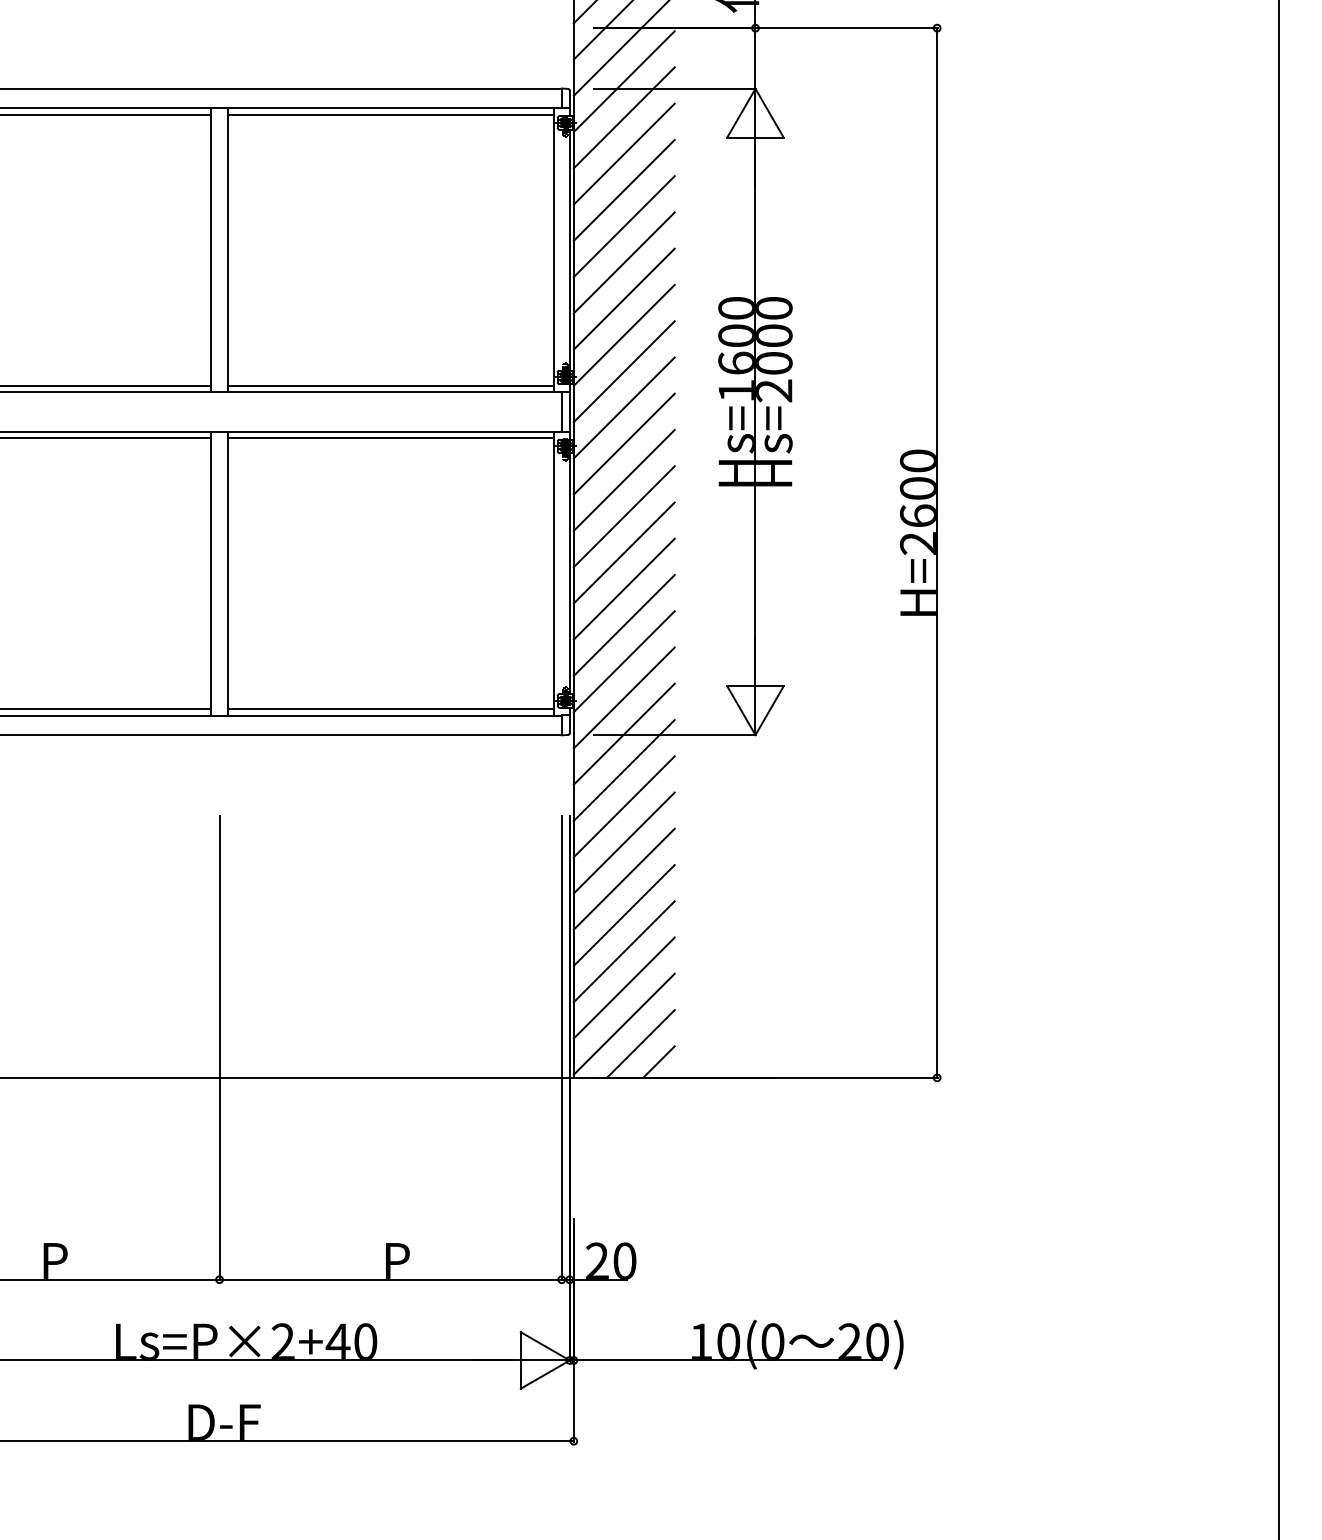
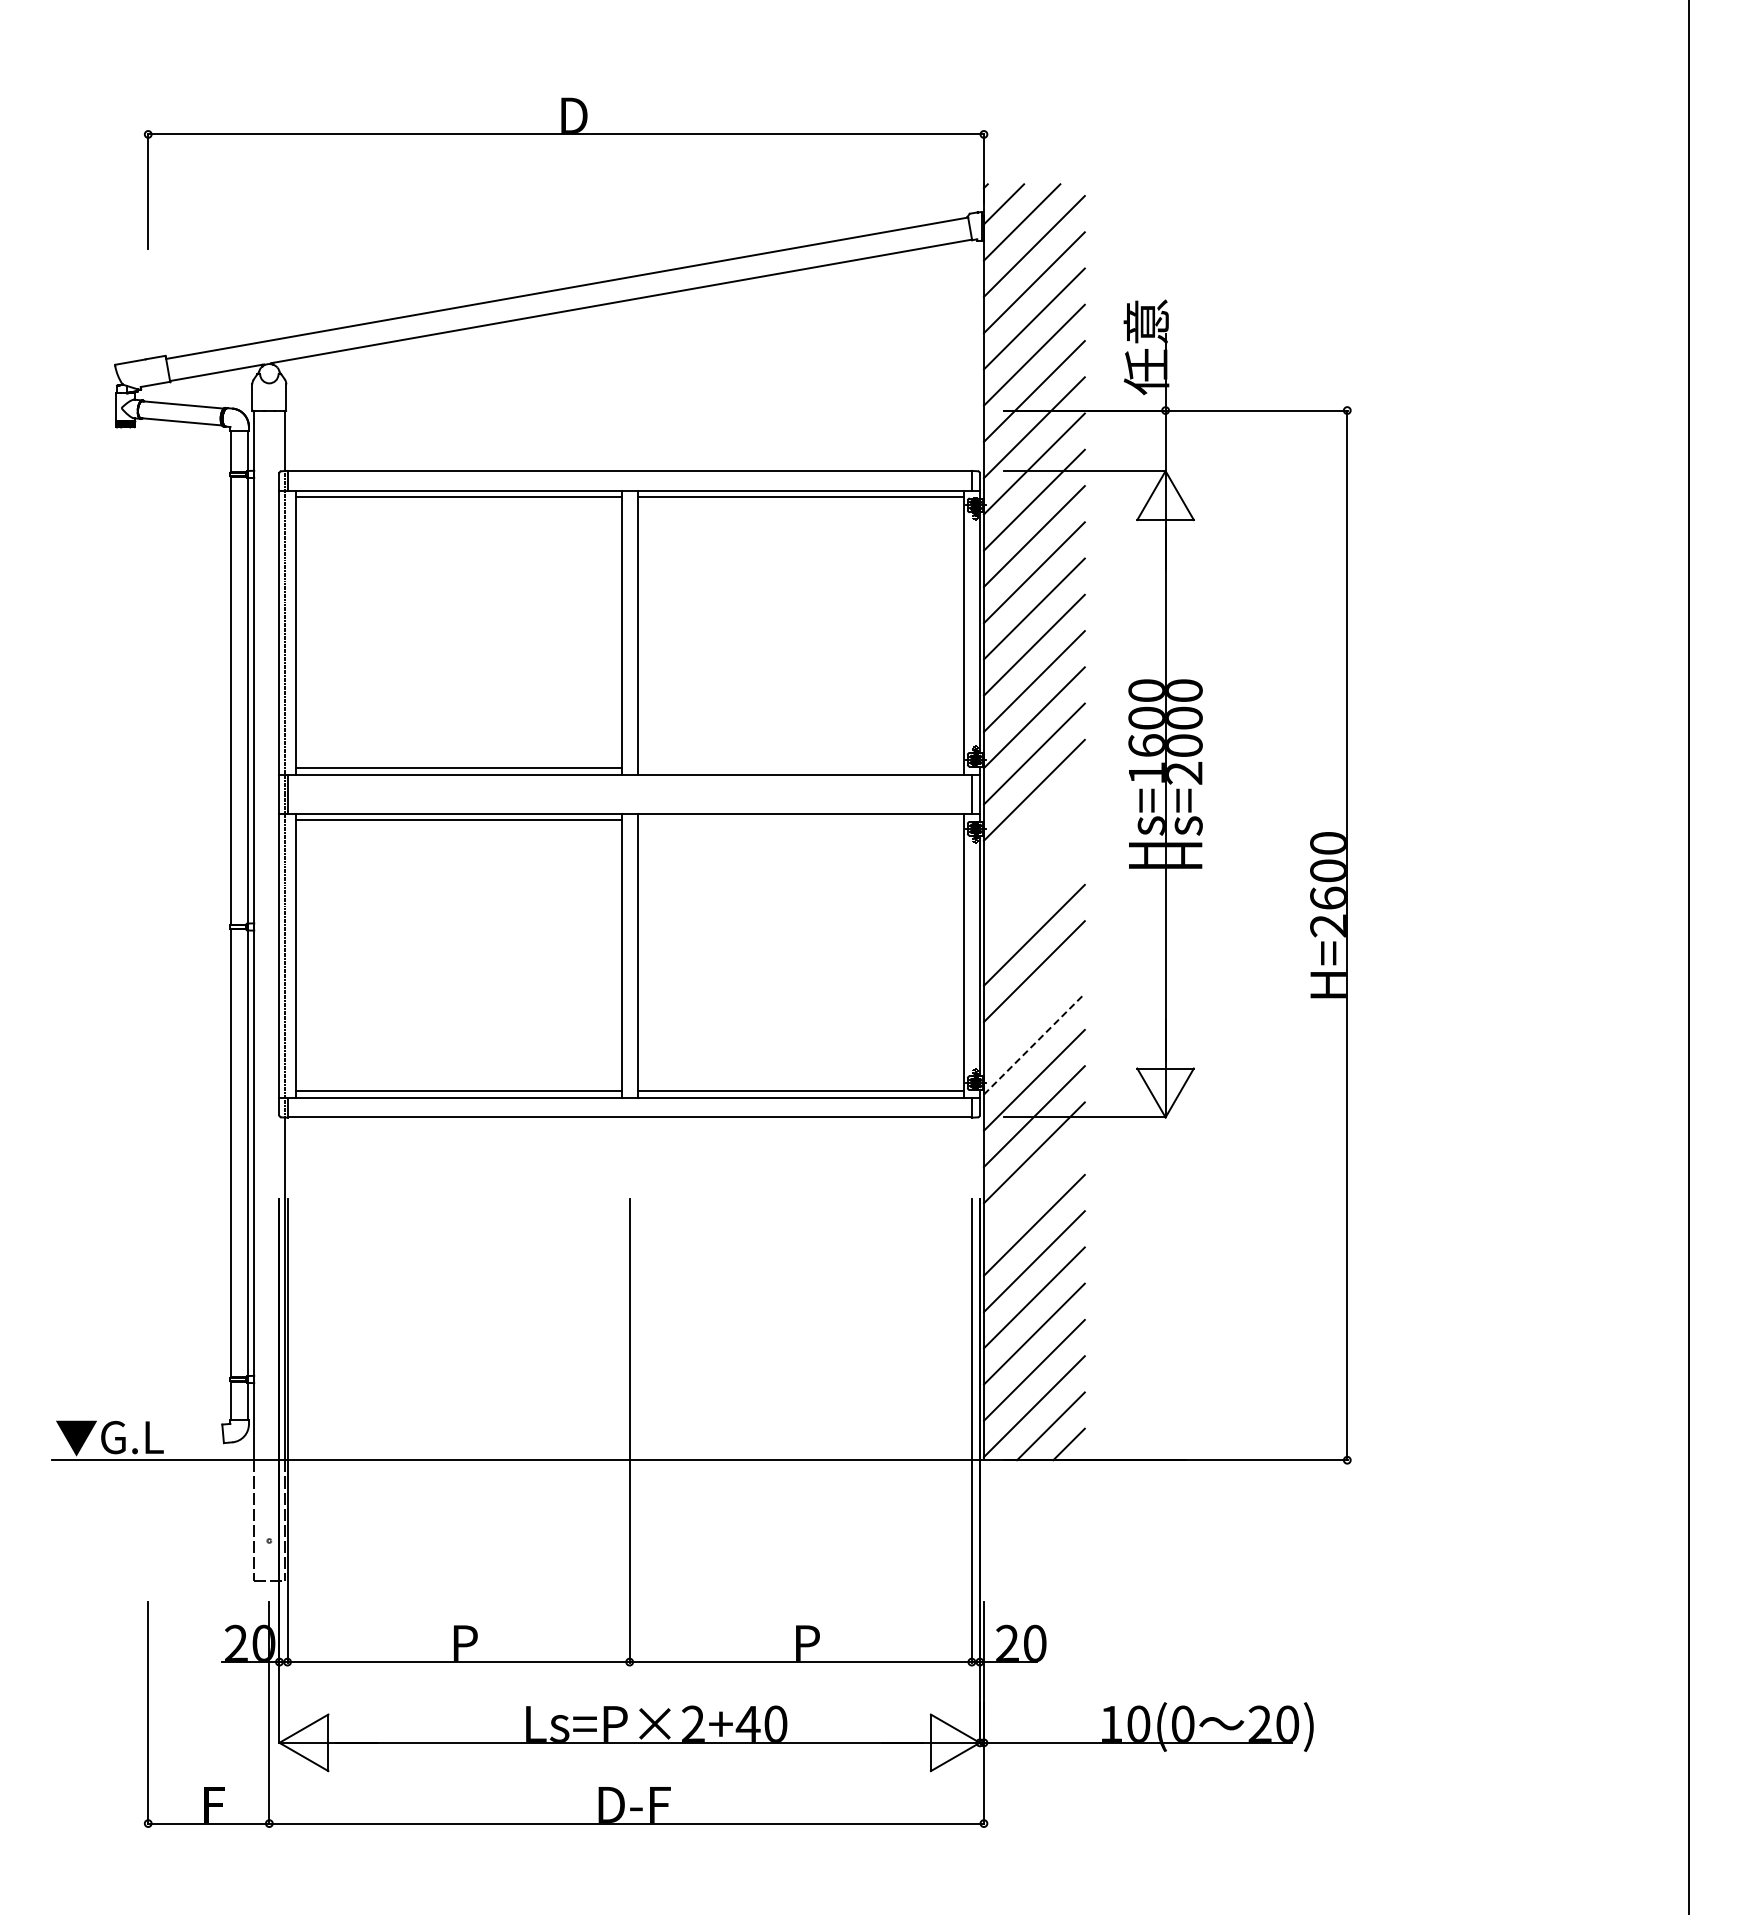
line: (390, 386) -> (800, 768), removed
line: (390, 438) -> (800, 820), removed
line: (623, 444) -> (1033, 826), removed
line: (623, 480) -> (1033, 862), removed
line: (623, 516) -> (1033, 898), removed
line: (623, 625) -> (1033, 1007), removed
line: (624, 661) -> (1034, 1043), solid -> dashed
line: (623, 806) -> (1033, 1188), removed

